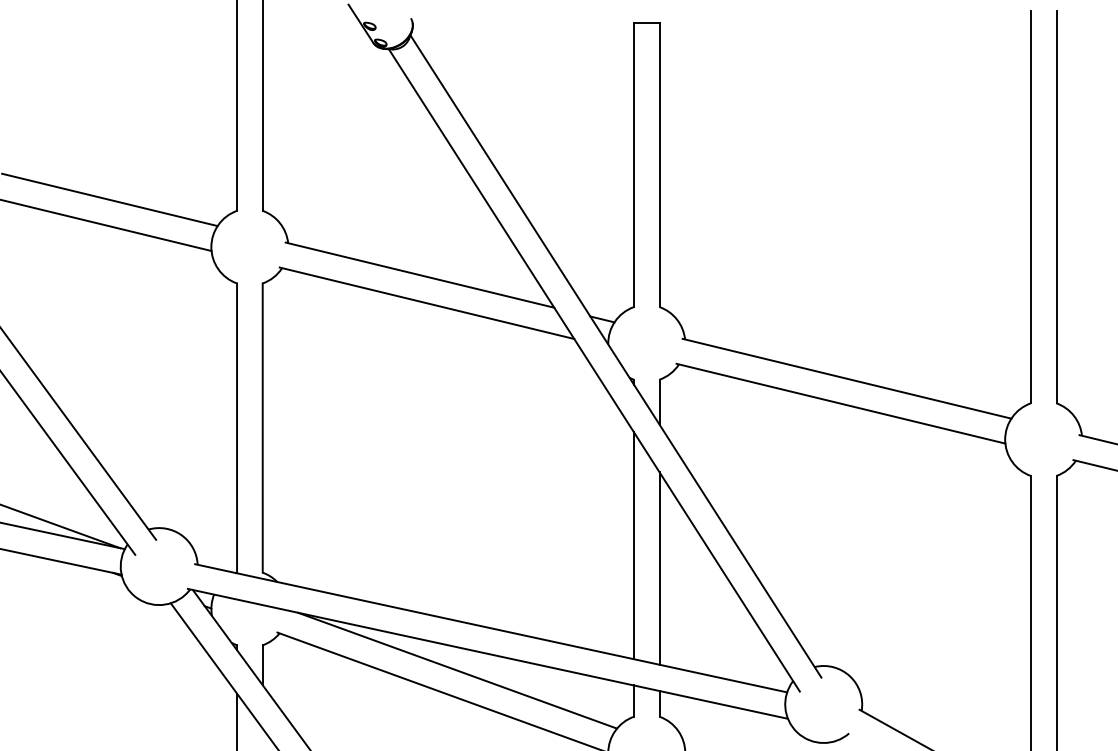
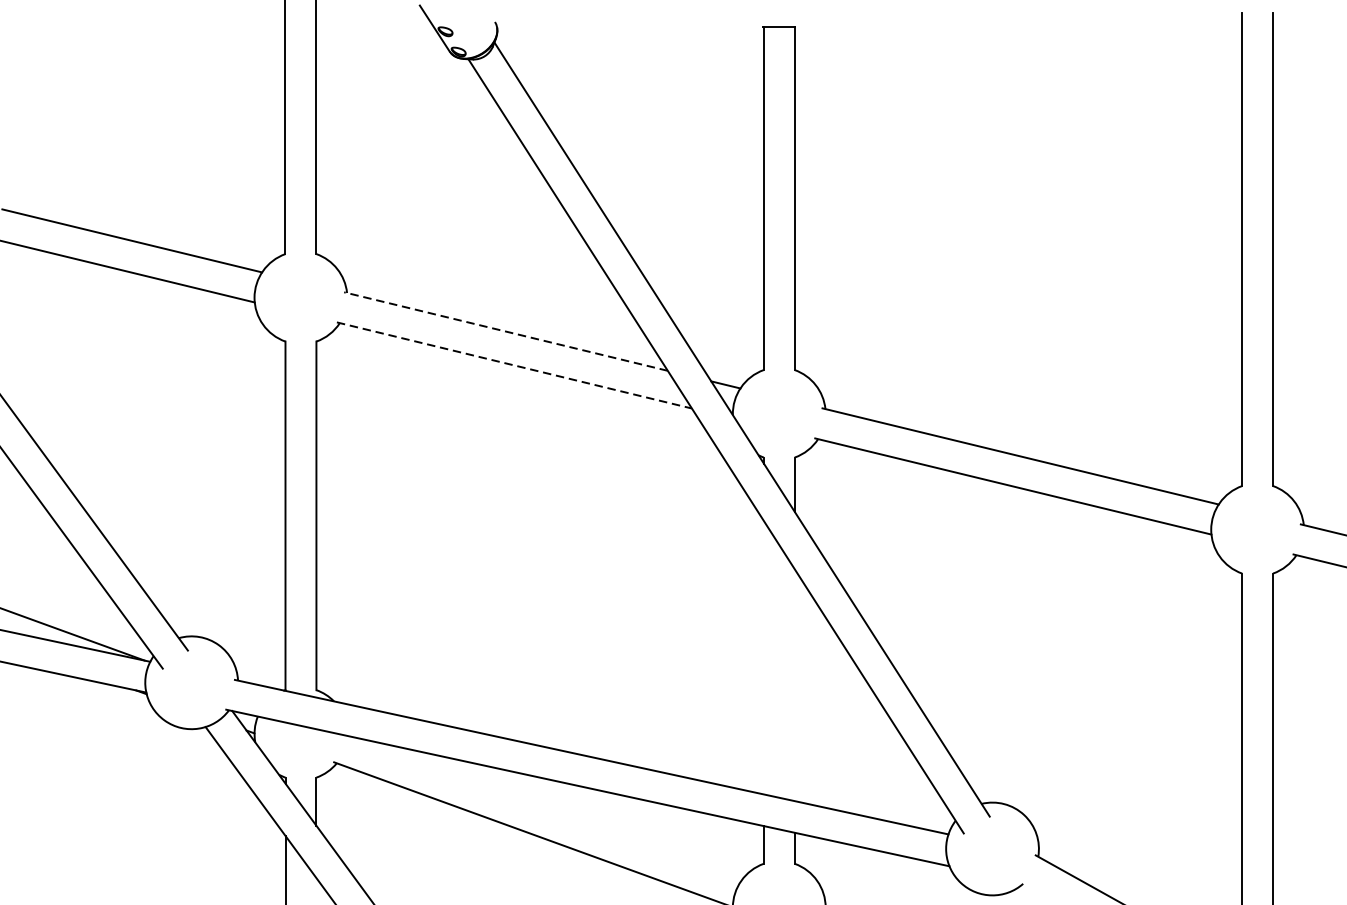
line: (419, 275) -> (505, 331), solid -> dashed
line: (427, 303) -> (515, 365), solid -> dashed
line: (633, 545) -> (763, 657), removed
line: (659, 568) -> (794, 685), removed
line: (457, 670) -> (551, 808), removed

